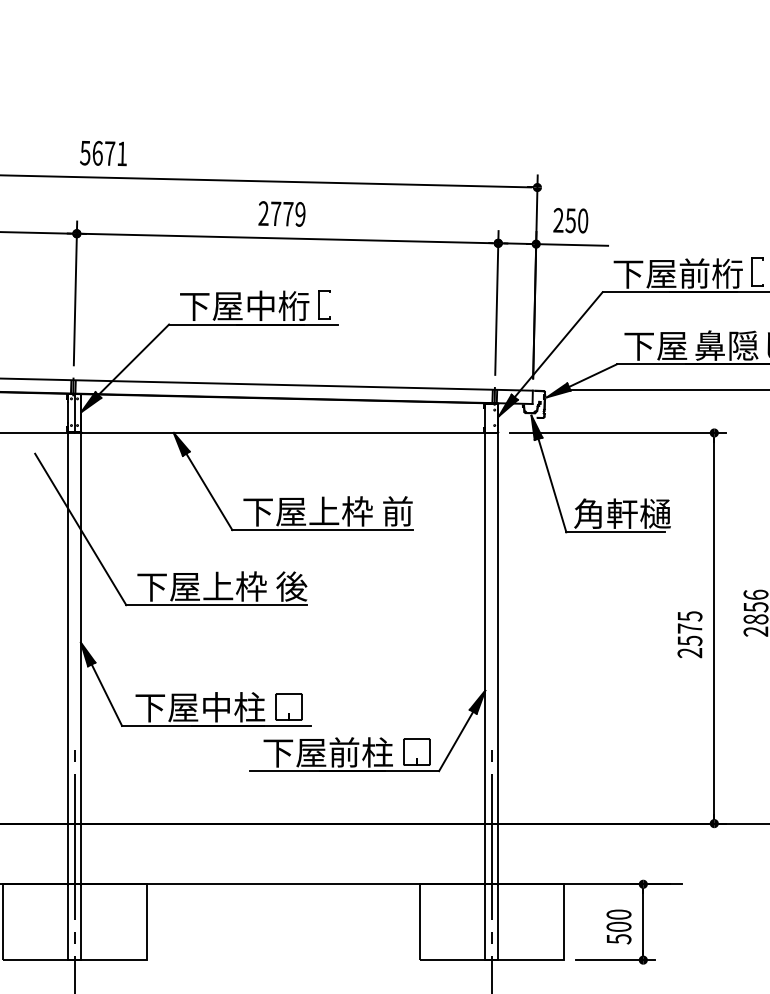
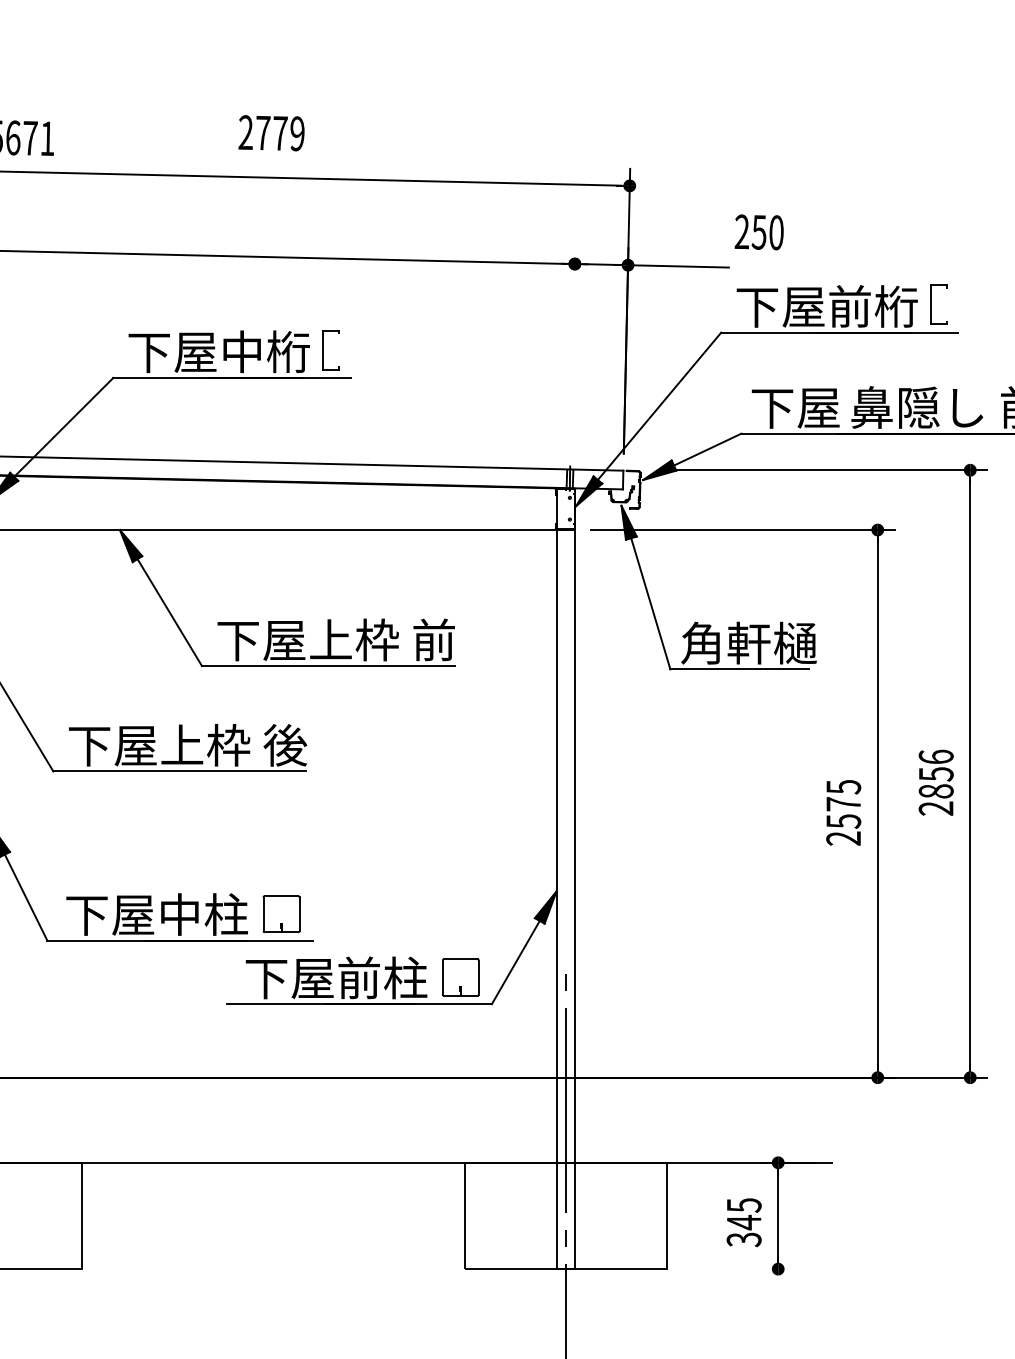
text: (281, 213) -> (270, 132), moved
text: (570, 220) -> (758, 232), moved
line: (496, 302) -> (572, 347), removed
text: (618, 926) -> (743, 1221), 500 -> 345
line: (615, 960) -> (739, 1269), removed

